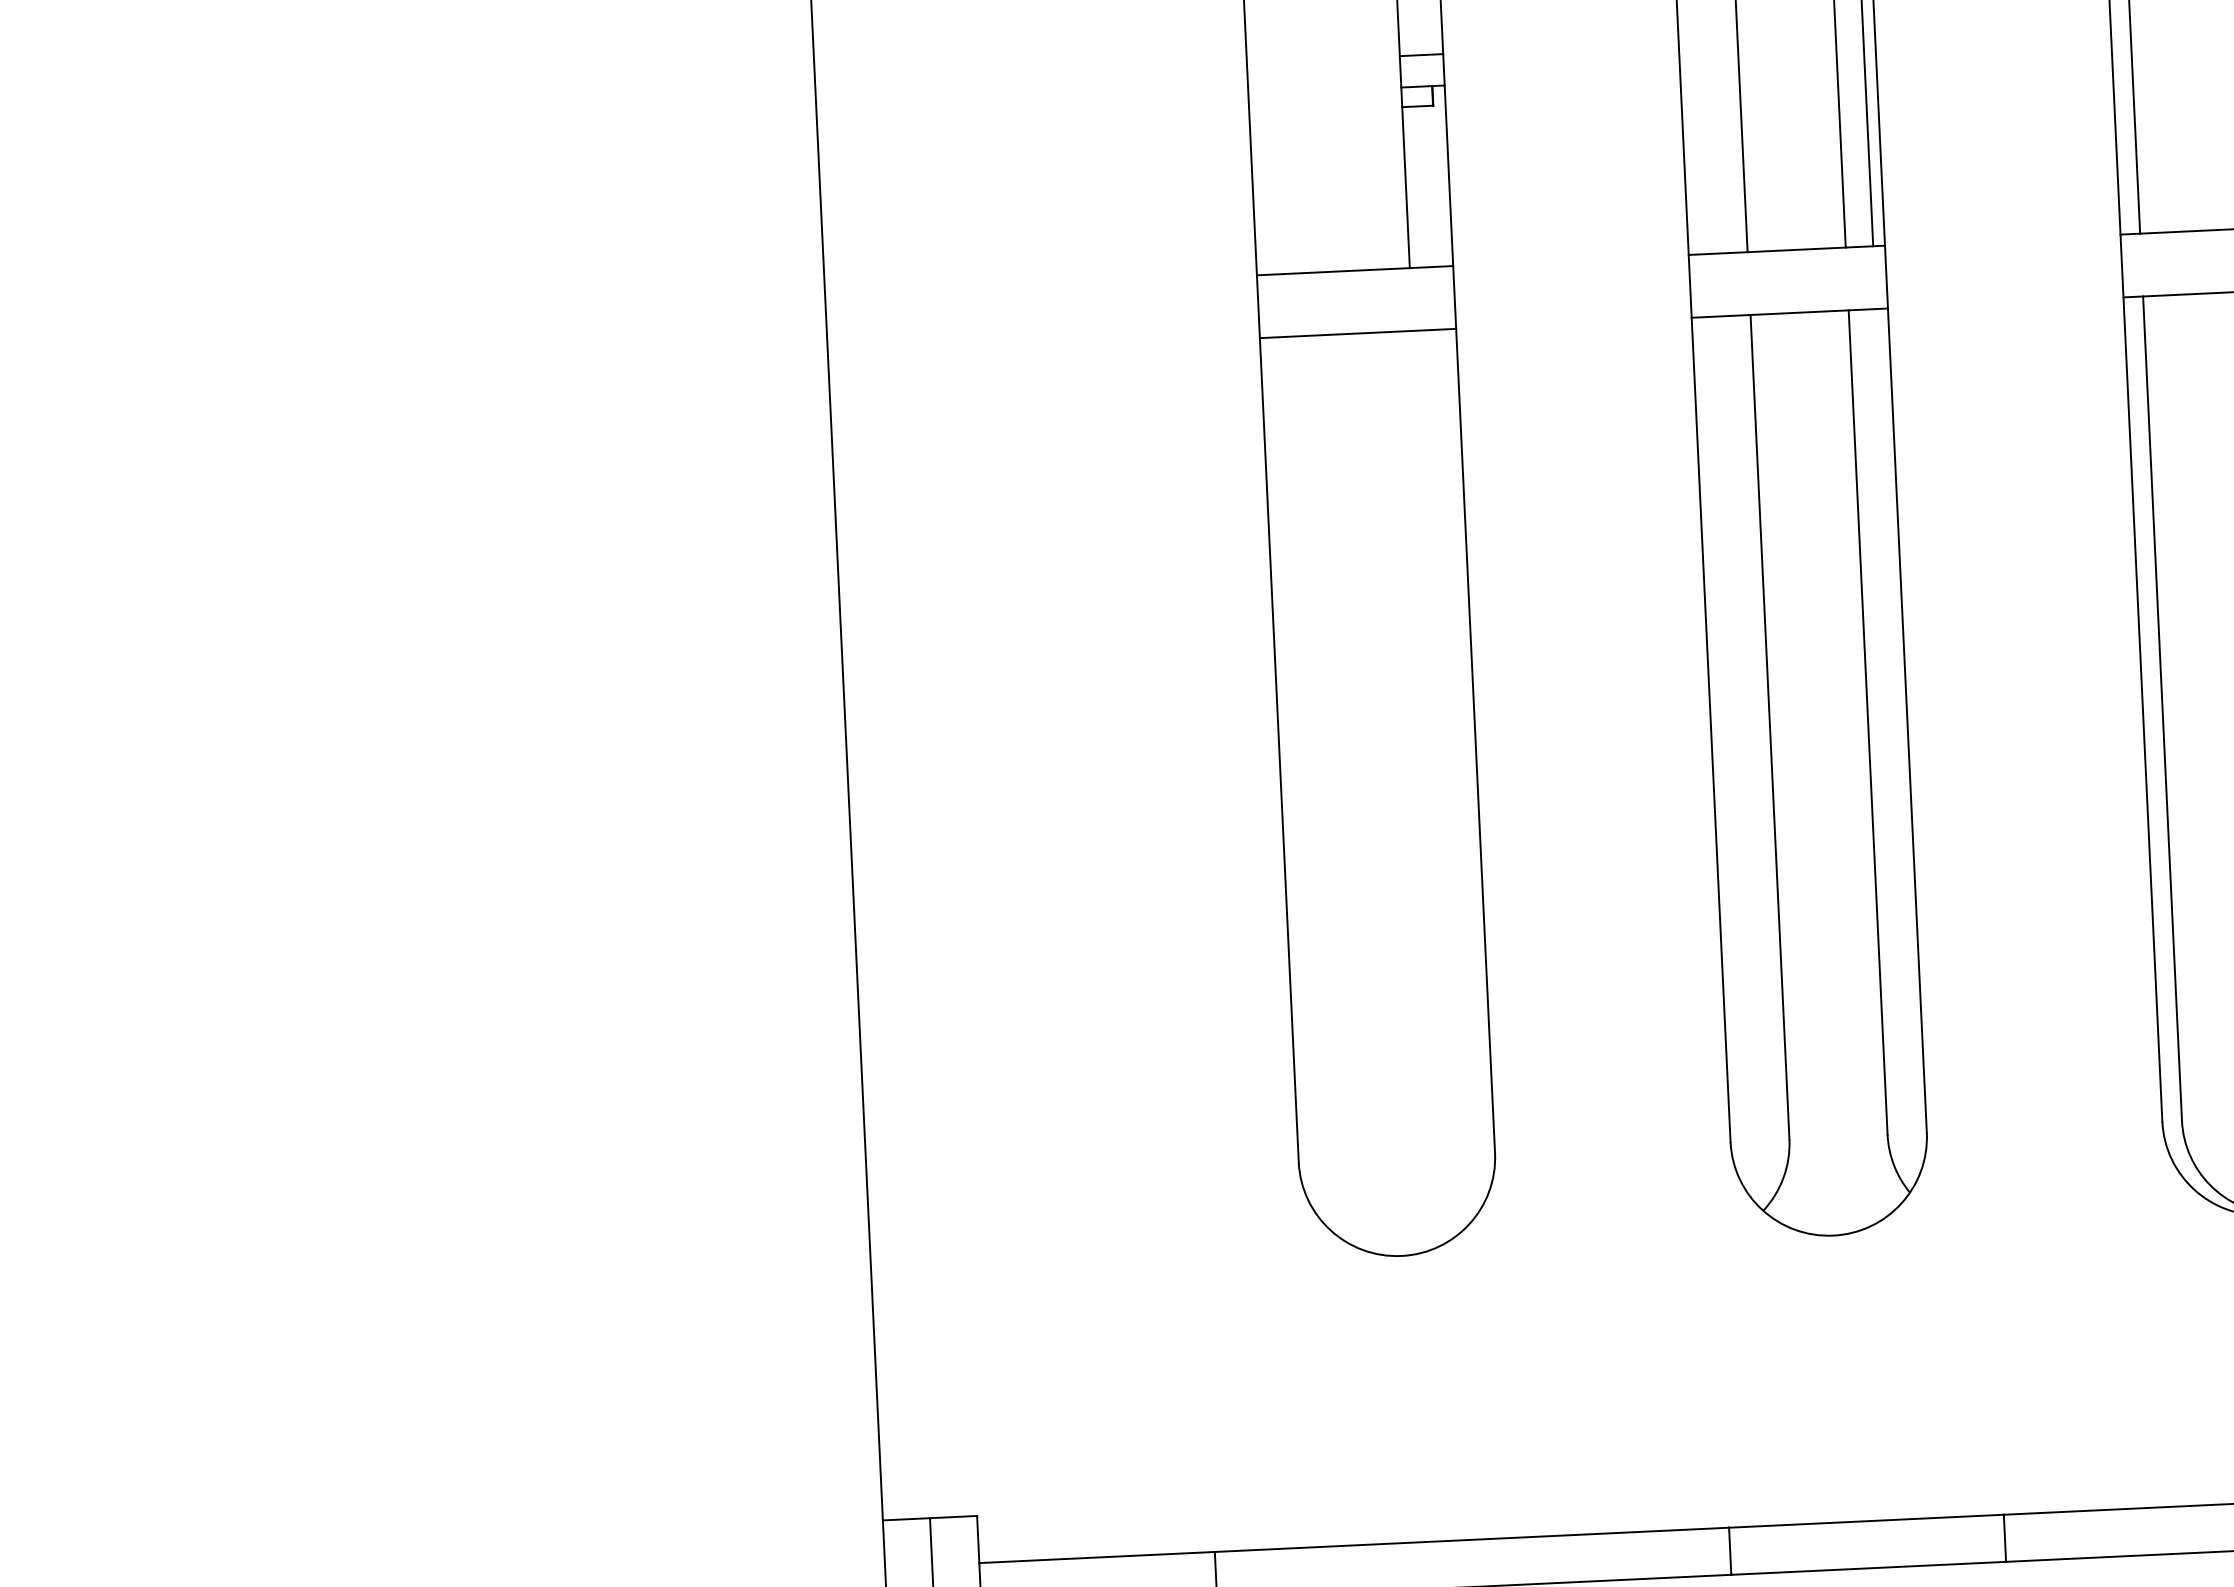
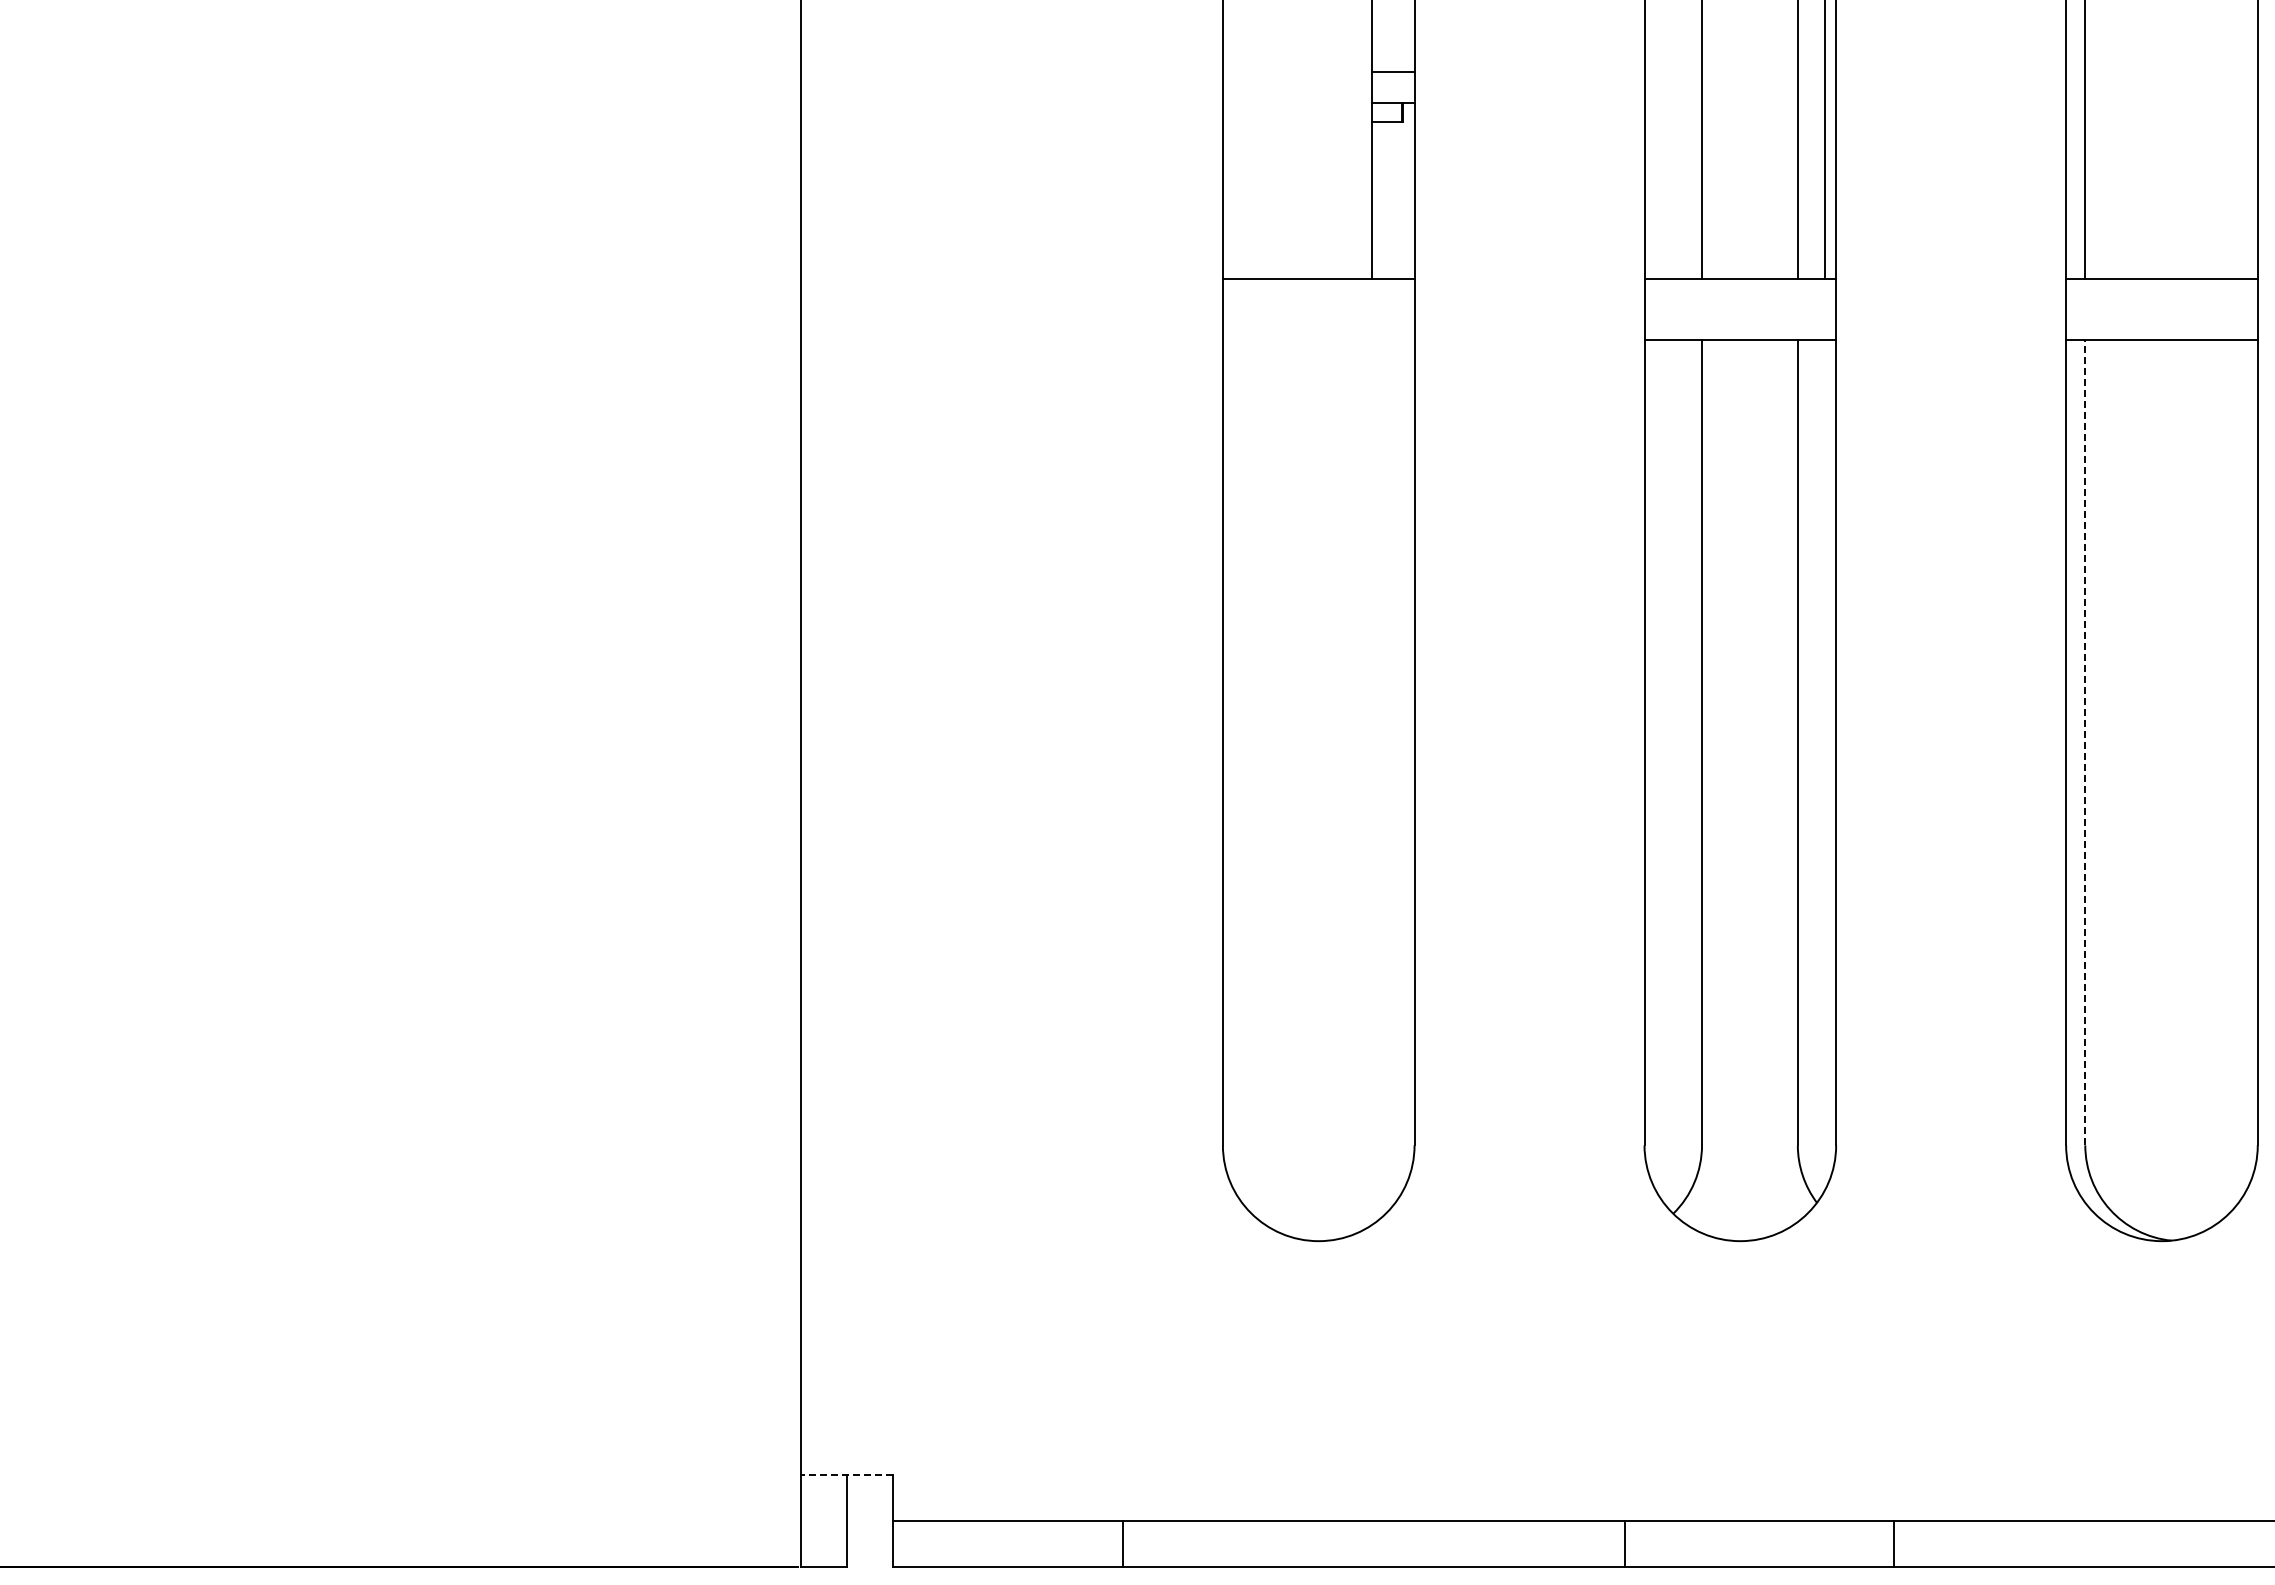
line: (1357, 333) -> (1318, 340), removed
line: (2162, 708) -> (2085, 742), solid -> dashed
line: (930, 1517) -> (847, 1474), solid -> dashed

